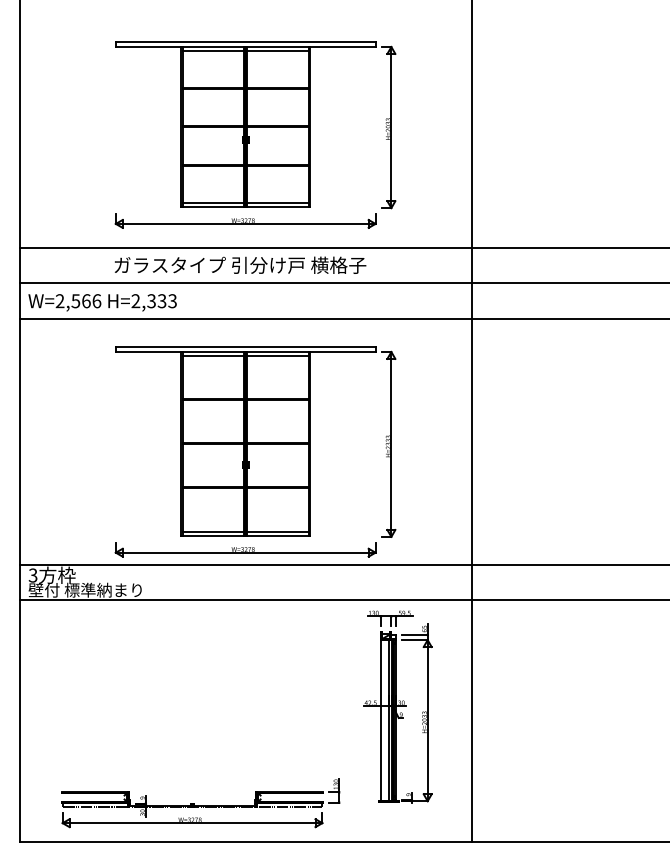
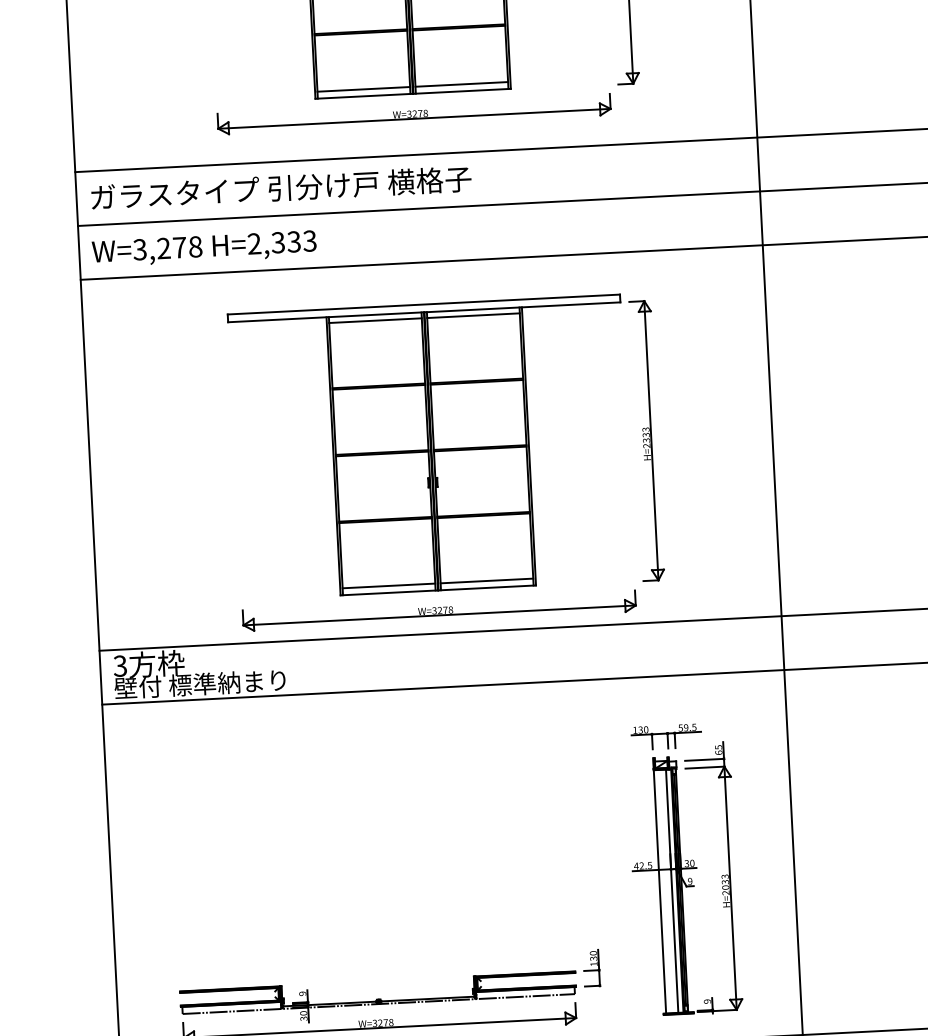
text: (240, 264) -> (281, 187), moved
text: (78, 301) -> (167, 248), W=2,566 -> W=3,278
part: (397, 706) -> (683, 869), moved

